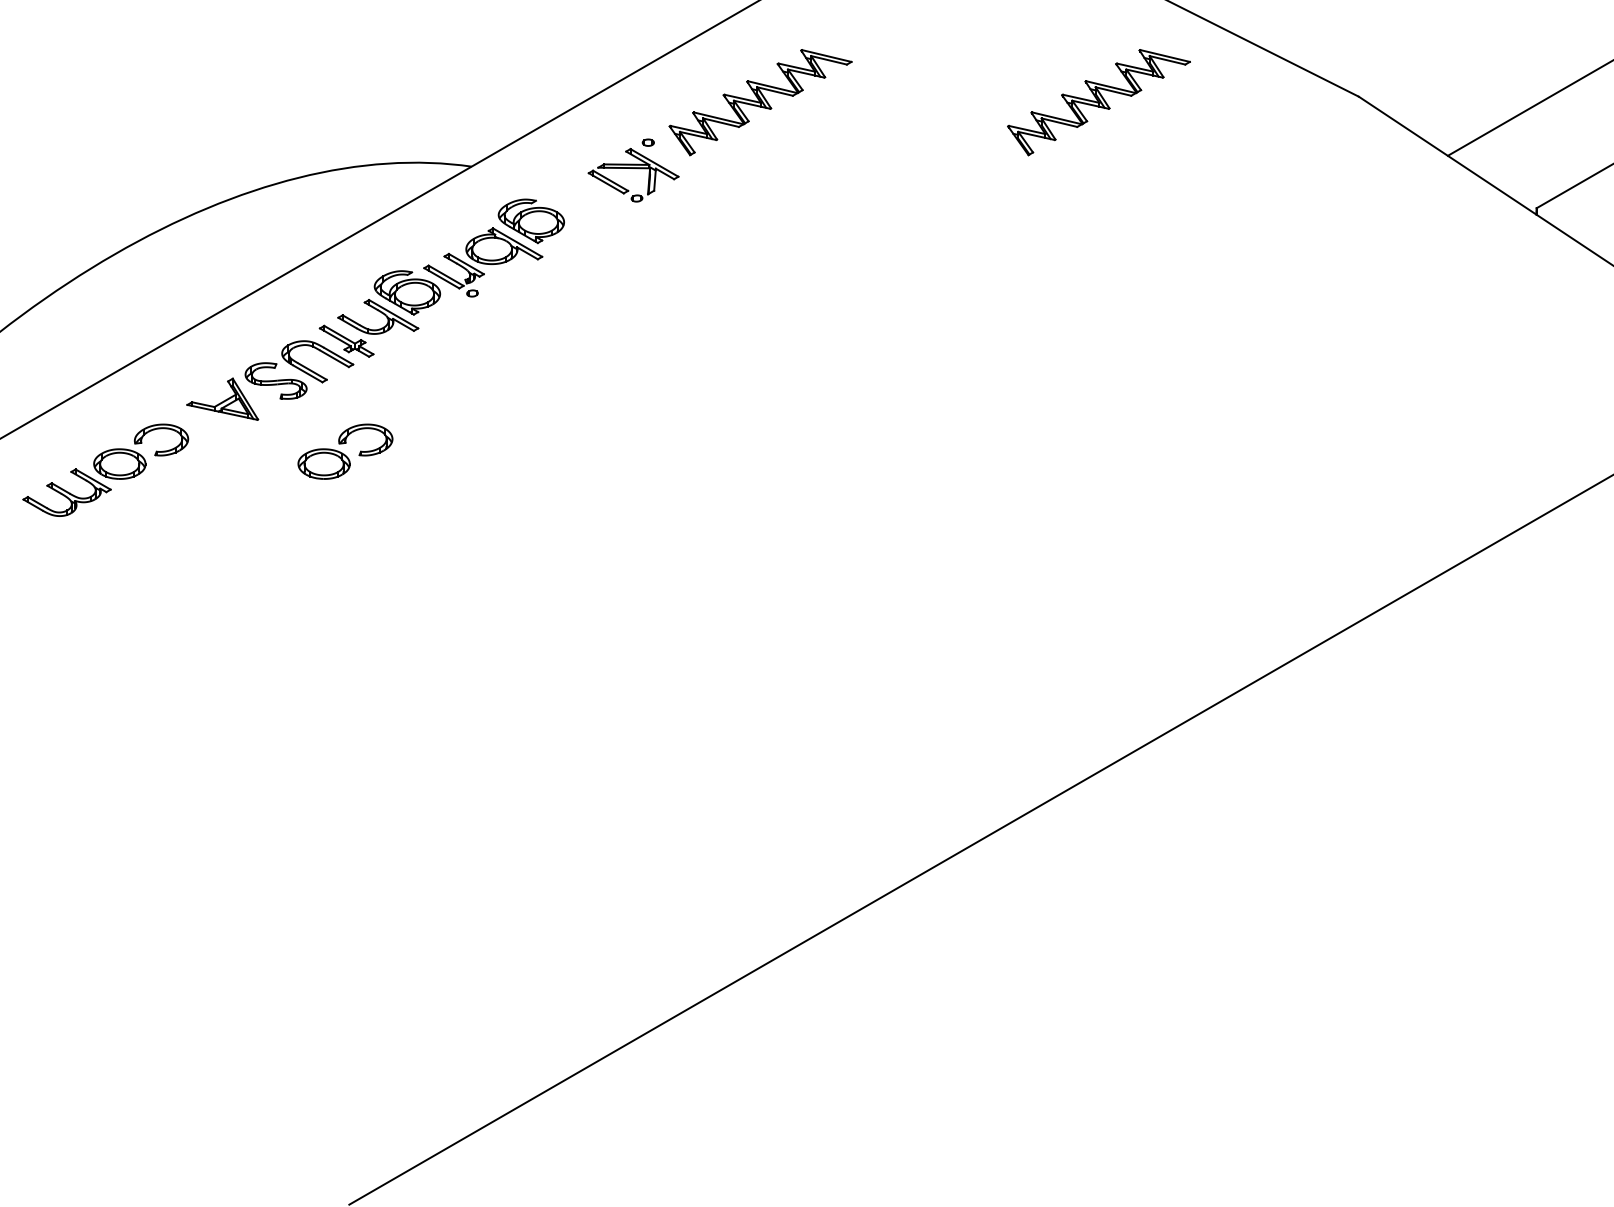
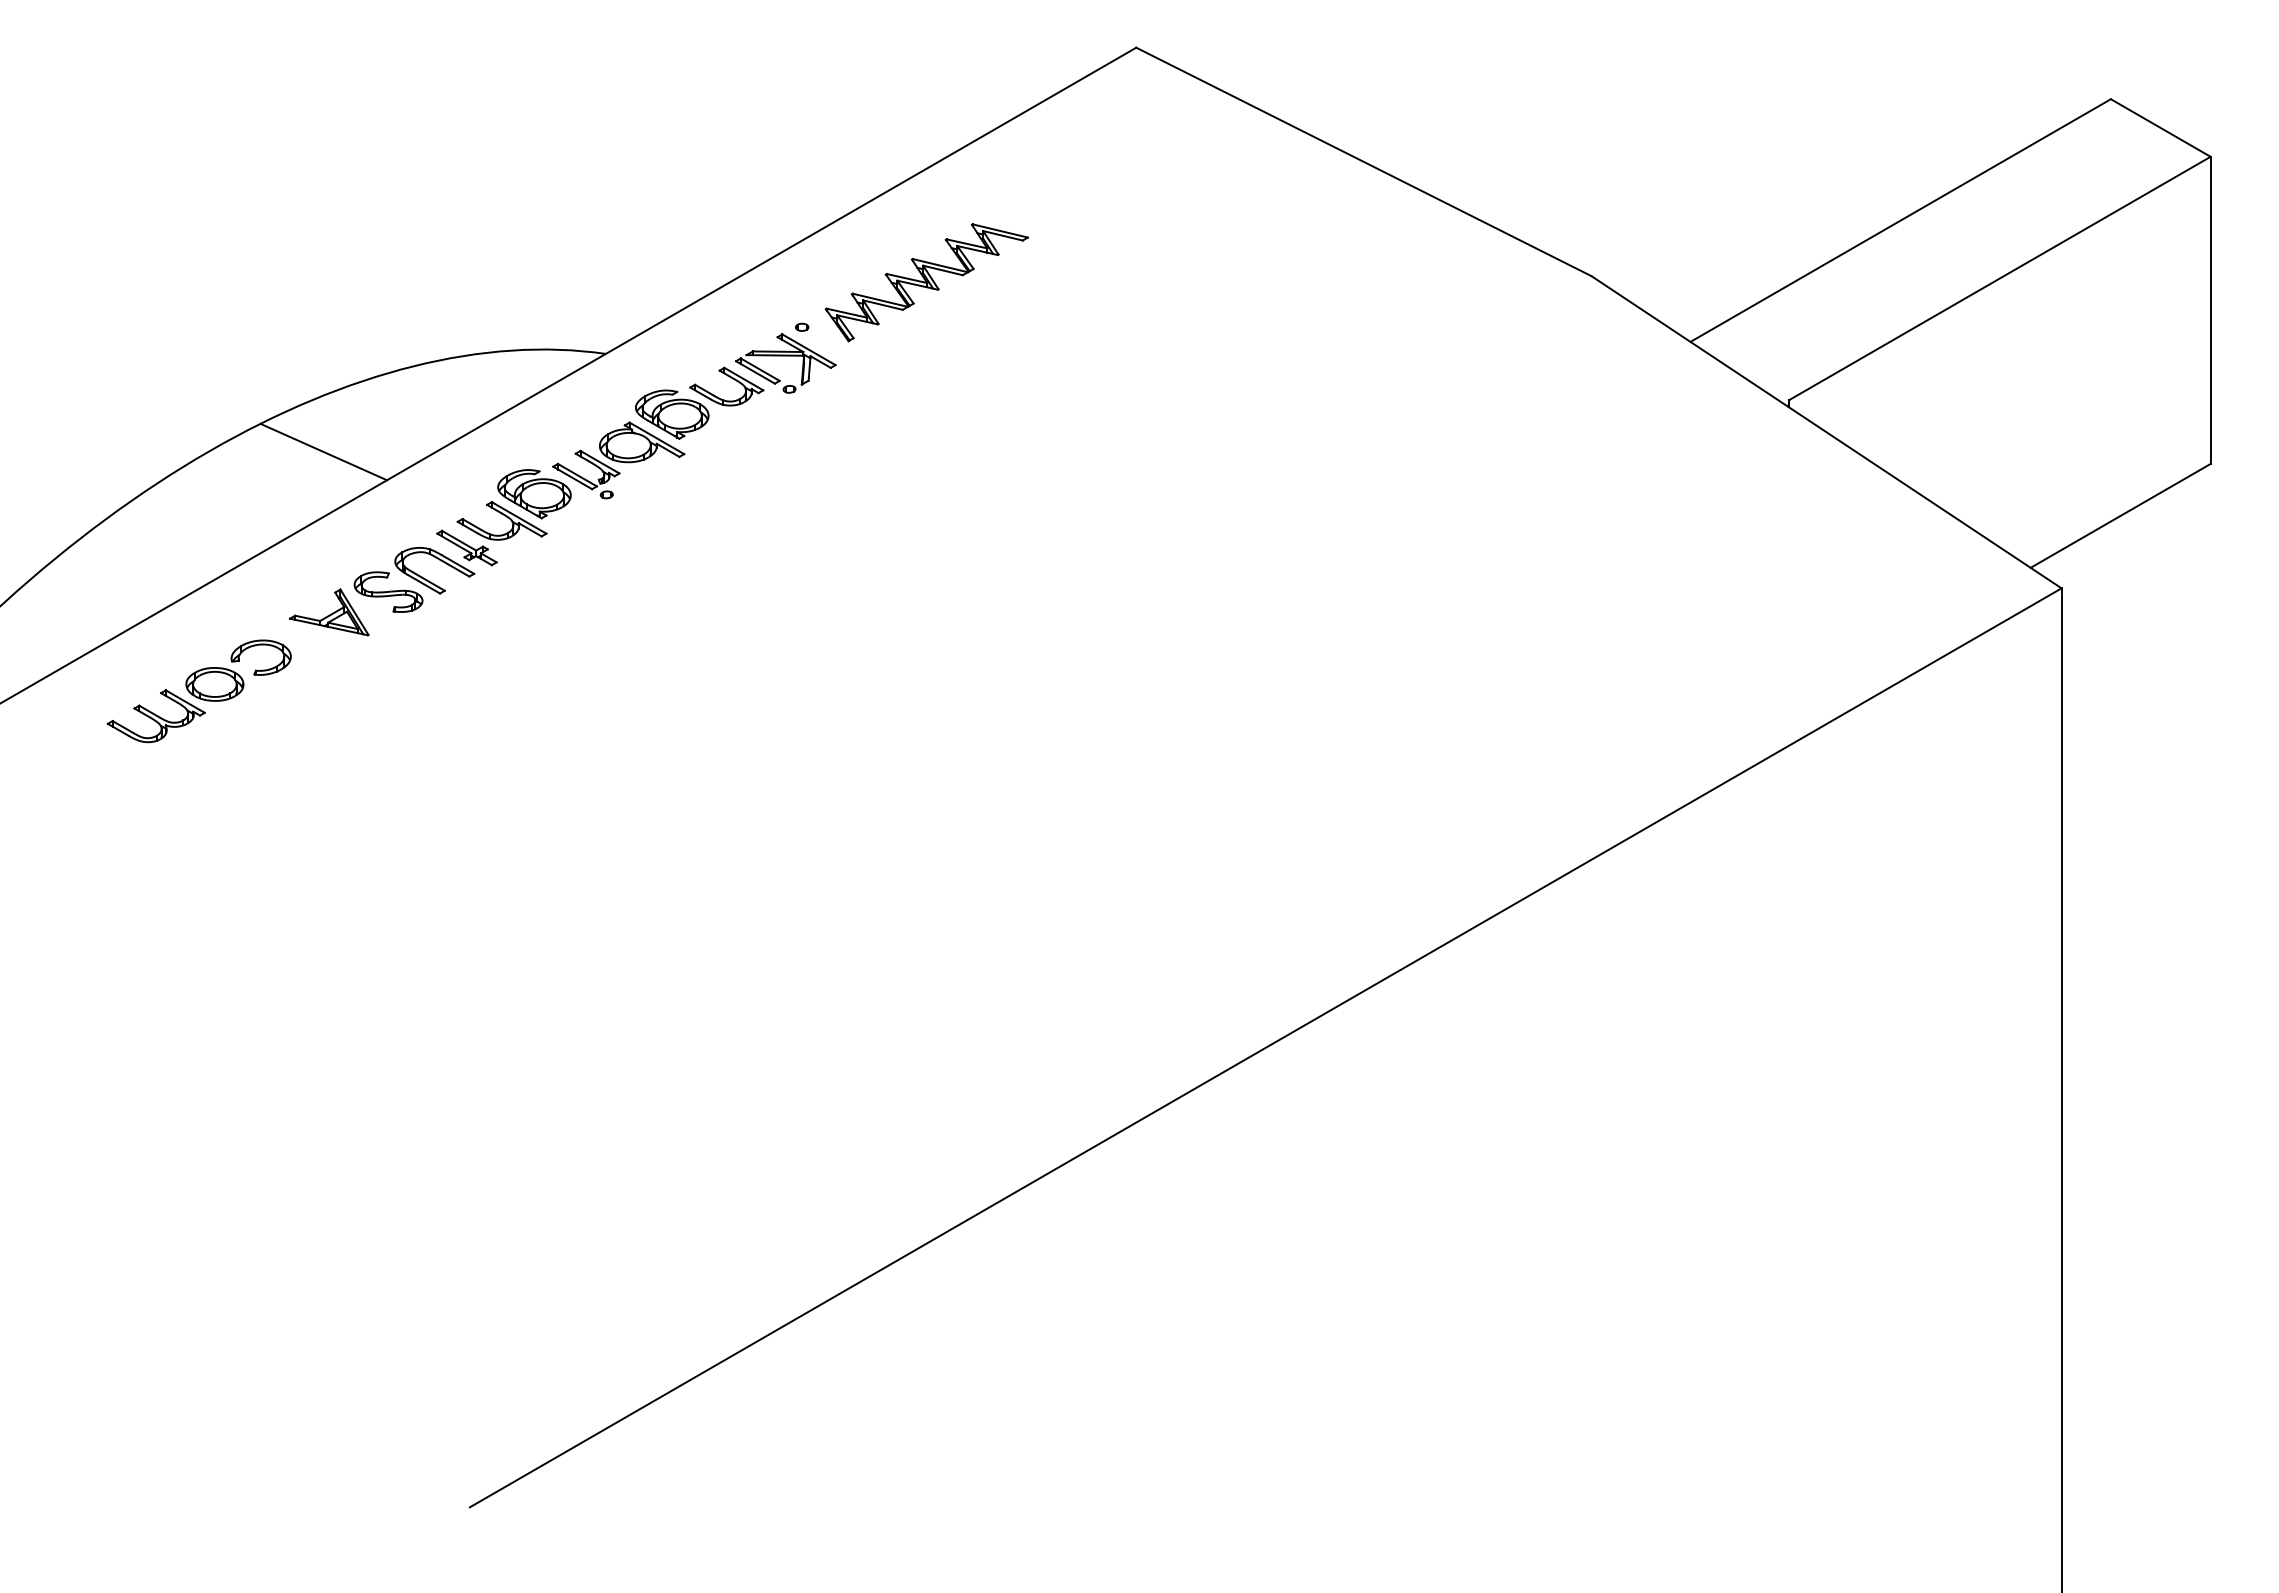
part: (1098, 102) -> (1302, 282), removed
part: (585, 189) -> (732, 379), added
line: (217, 254) -> (323, 451), added
part: (345, 451) -> (465, 670), removed

